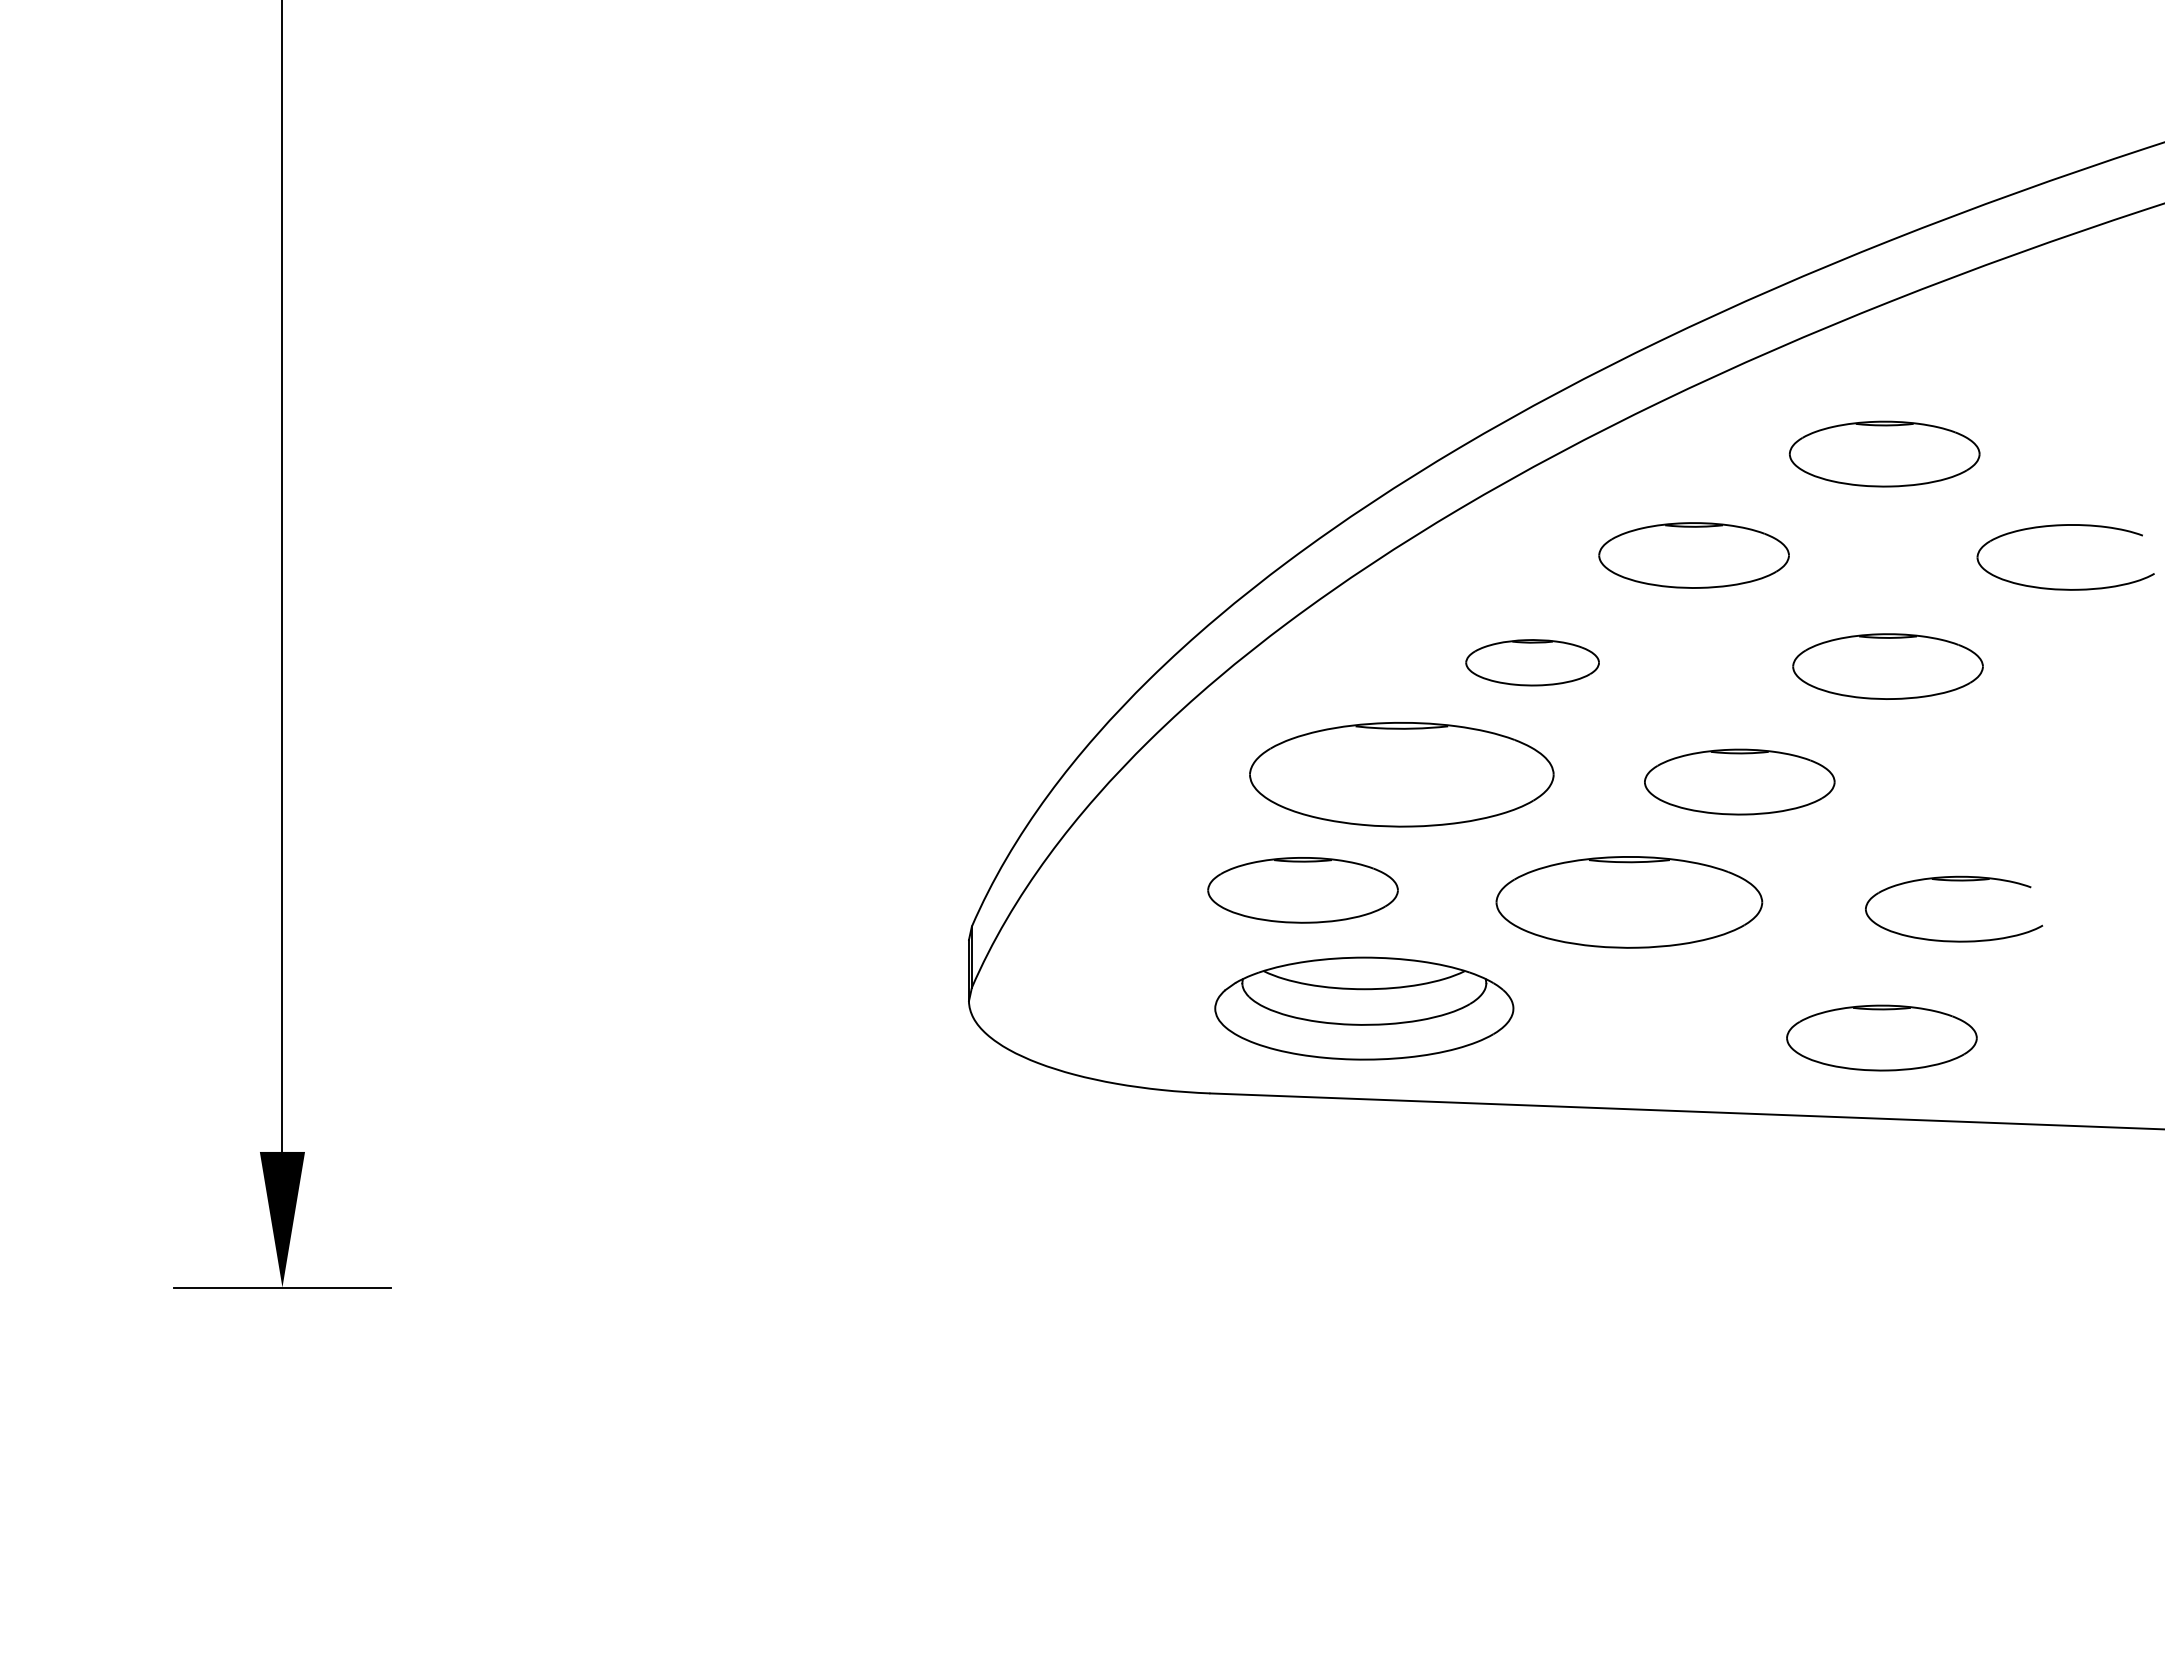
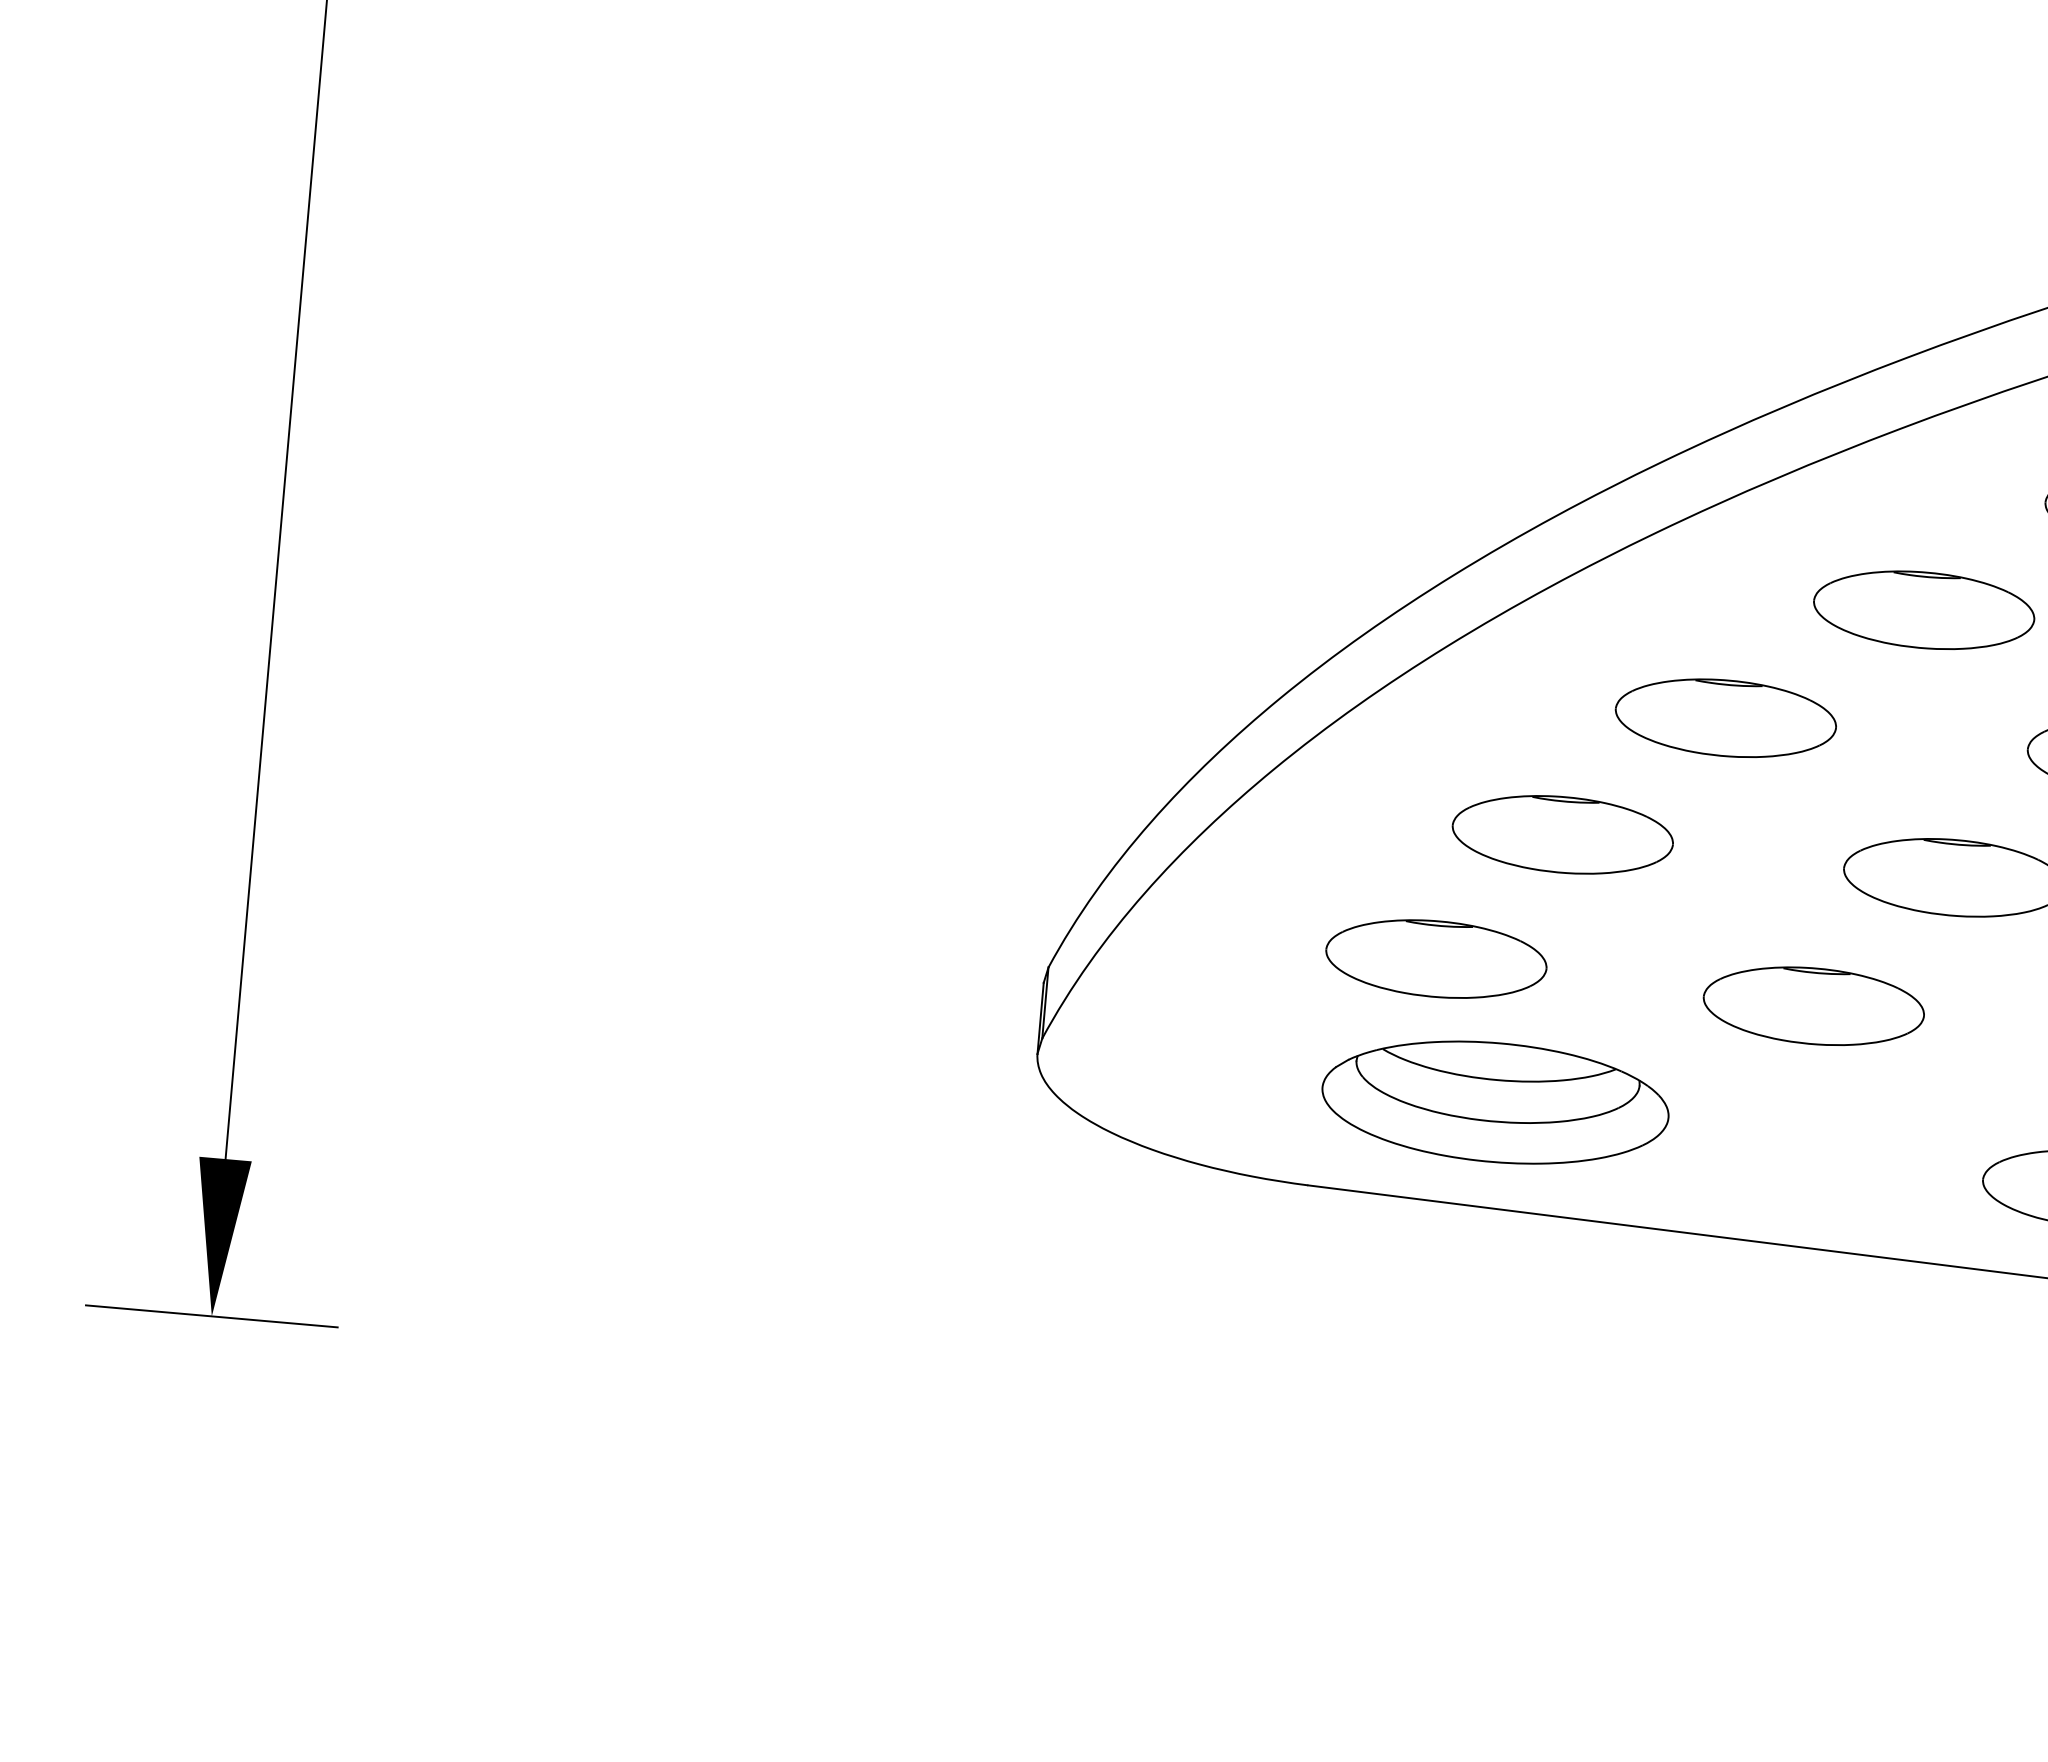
part: (1532, 662) -> (1725, 718), size x1.43
part: (1401, 774) -> (1562, 834), size x0.62
part: (1629, 902) -> (1813, 1006), size x0.71

